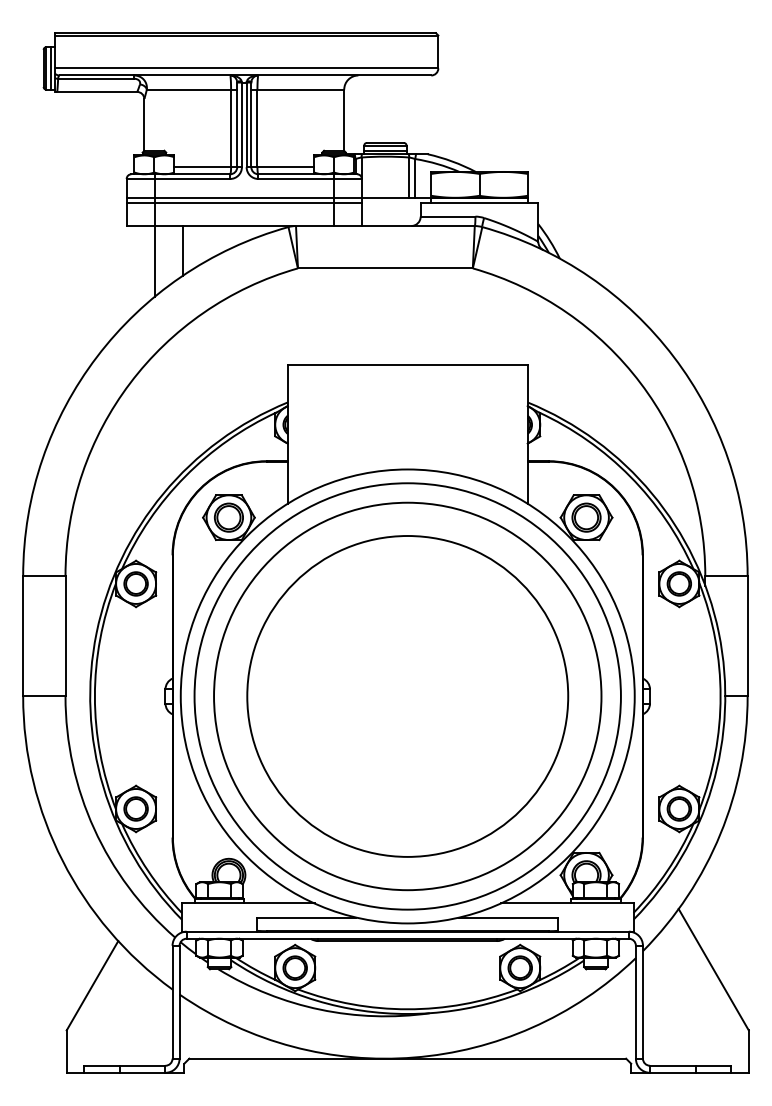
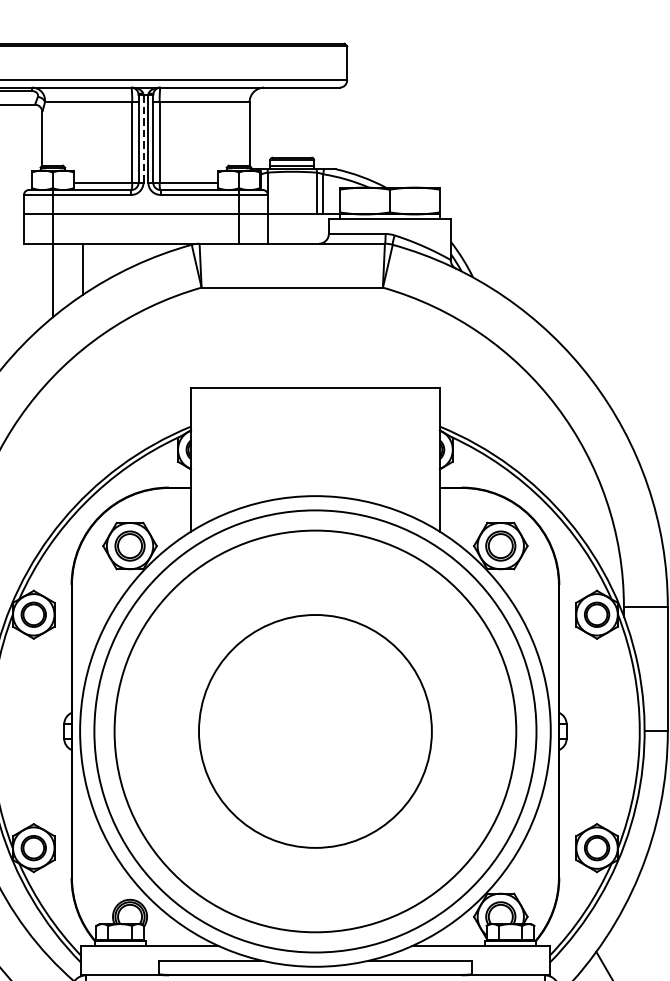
line: (241, 124) -> (143, 138), solid -> dashed
line: (243, 202) -> (145, 219), removed
circle: (407, 696) -> (315, 731), size x0.7

